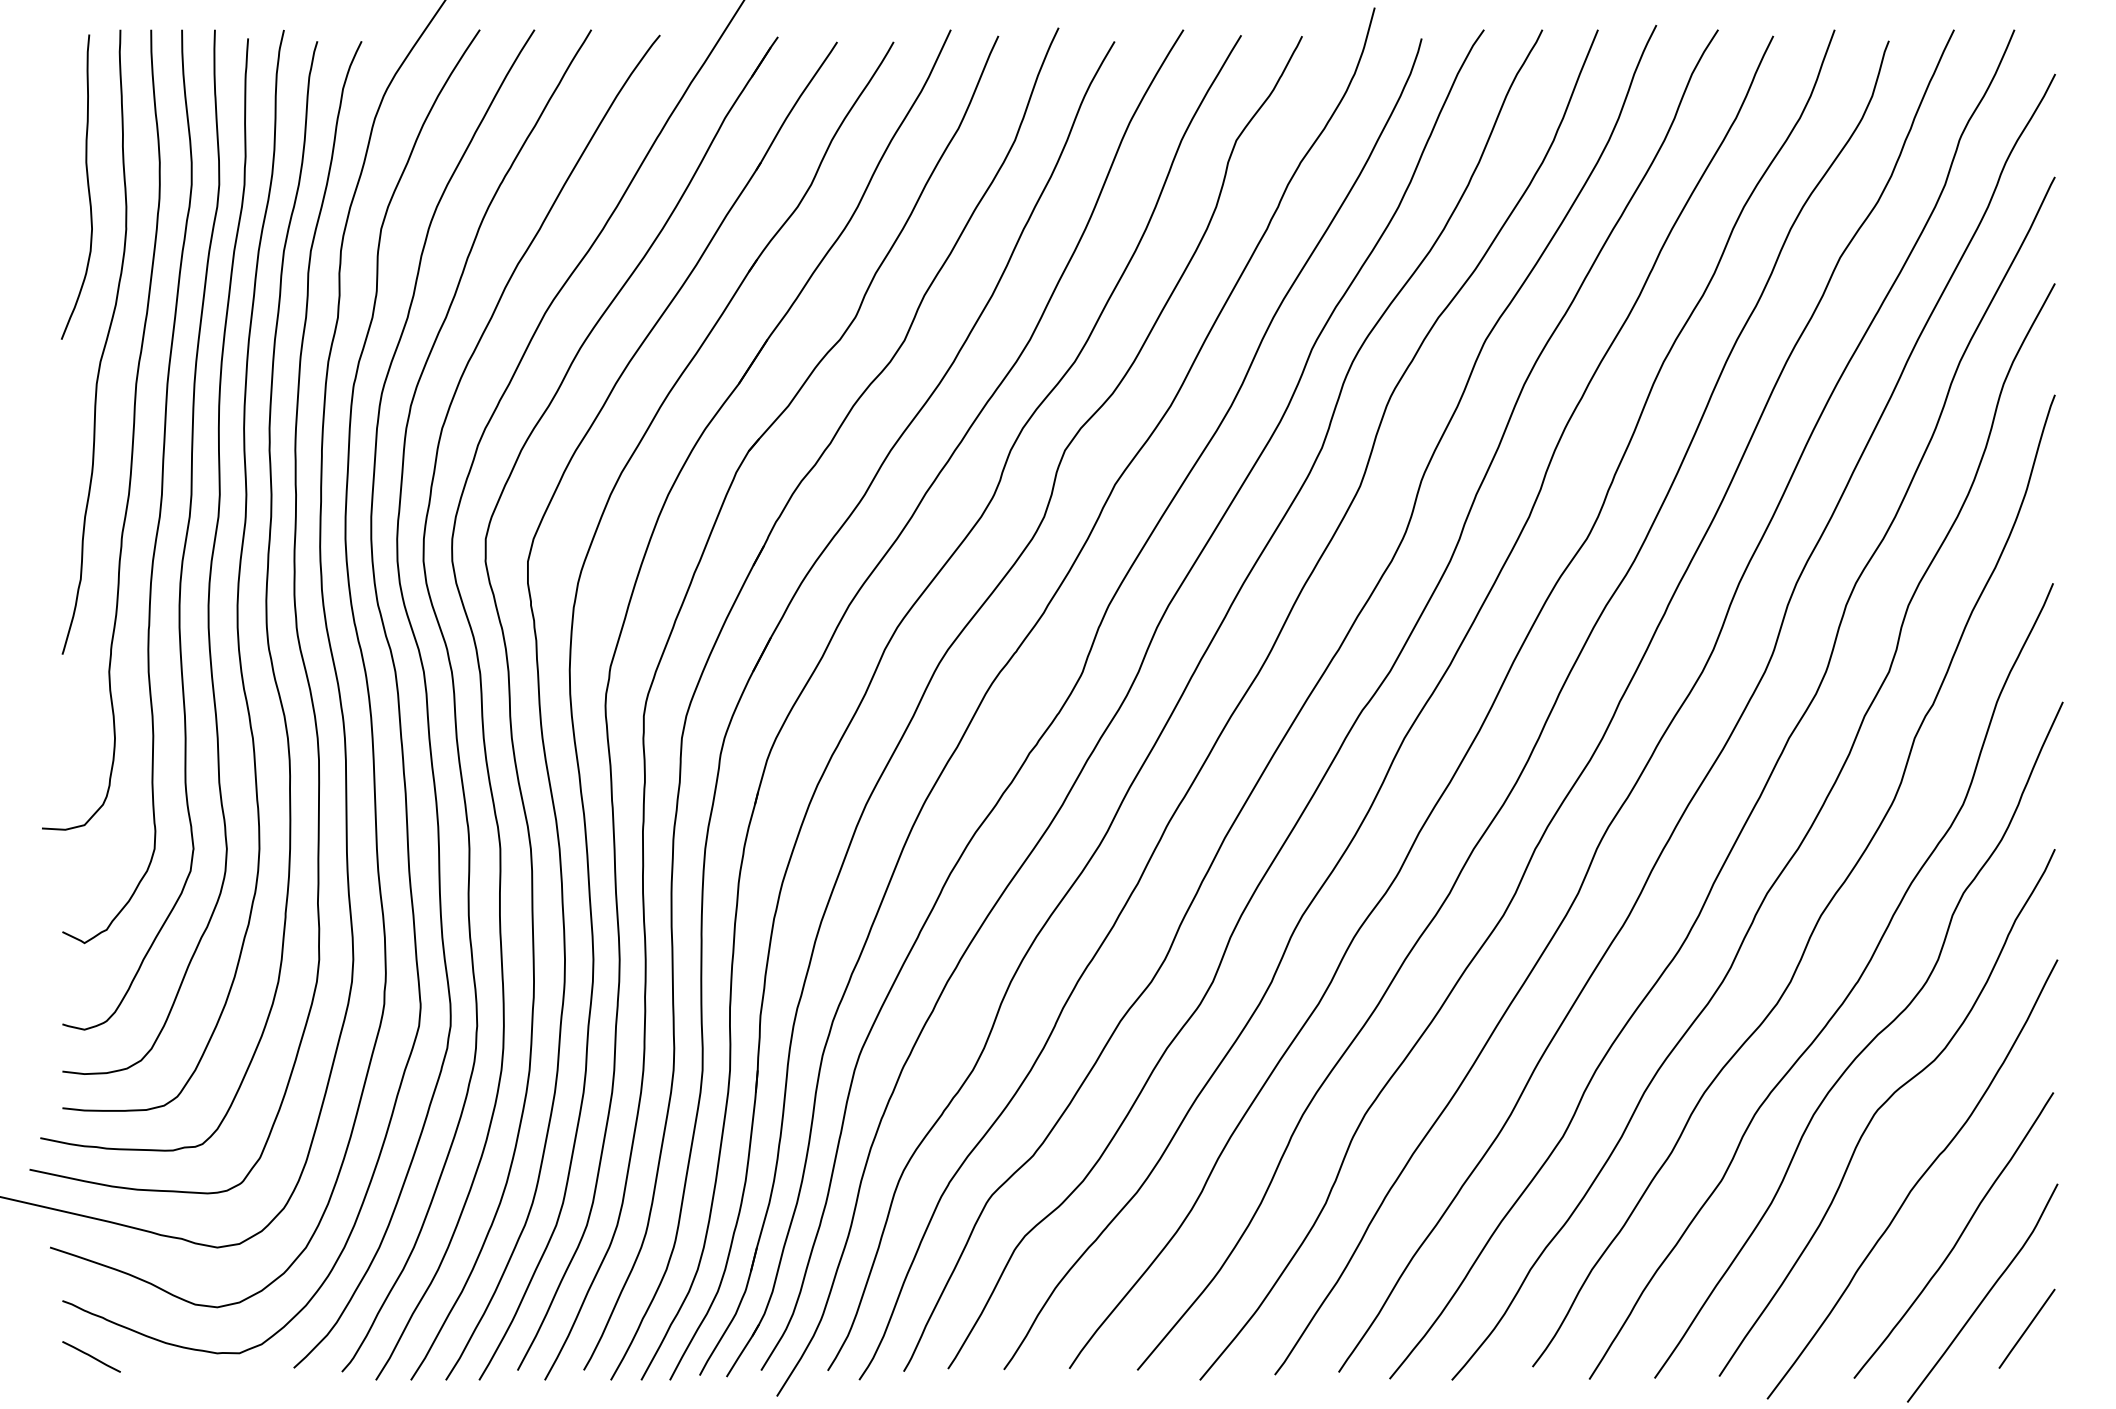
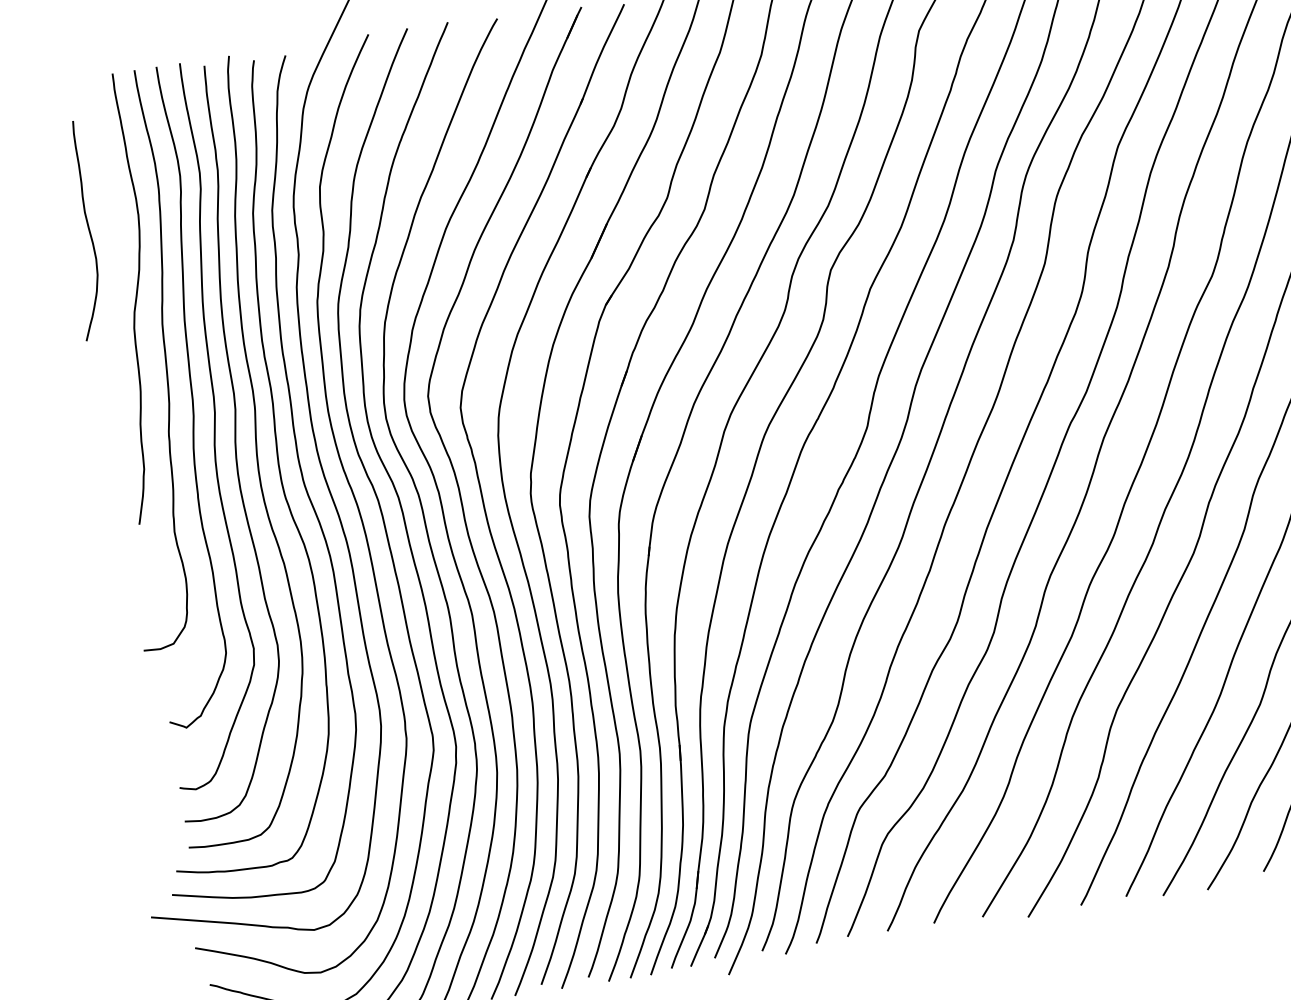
curve: (87, 186) -> (88, 229), moved

